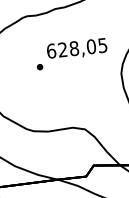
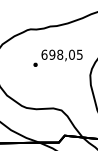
text: (63, 49) -> (52, 54), 628,05 -> 698,05

